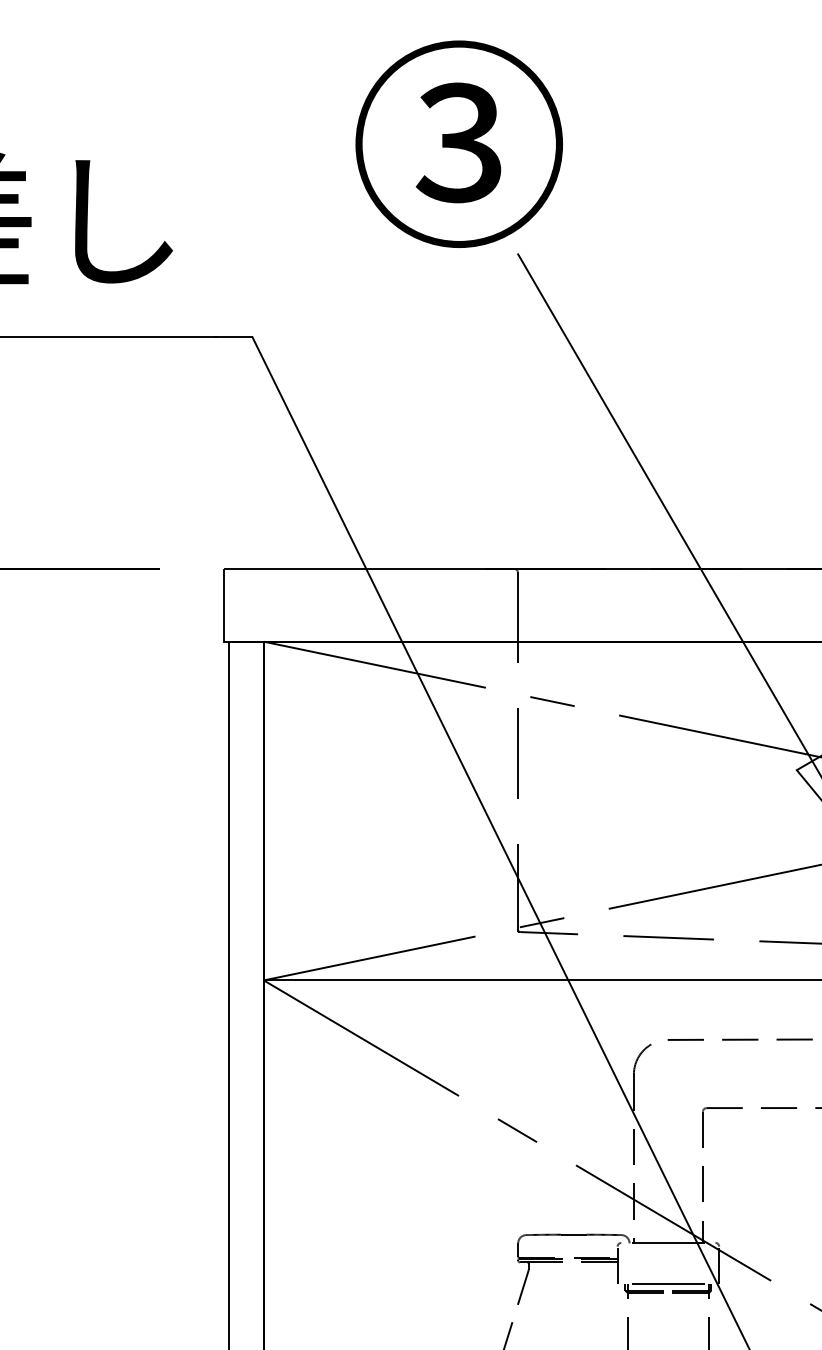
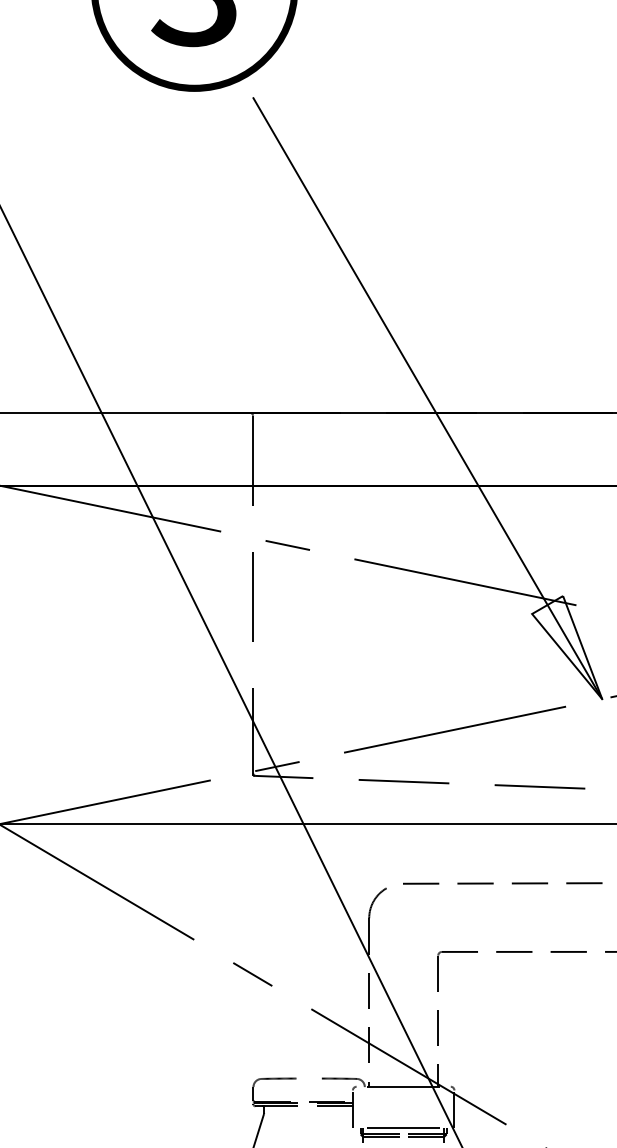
line: (573, 1234) -> (308, 1078), removed

